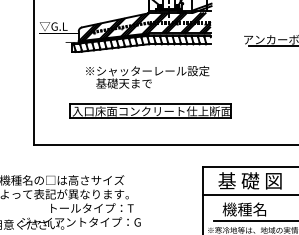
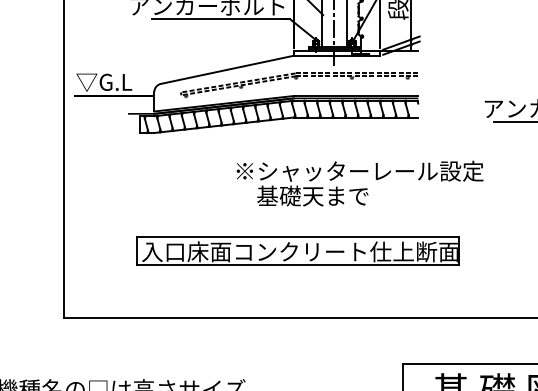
hatch: (144, 26) -> (285, 82), removed
text: (147, 77) -> (359, 184), moved

